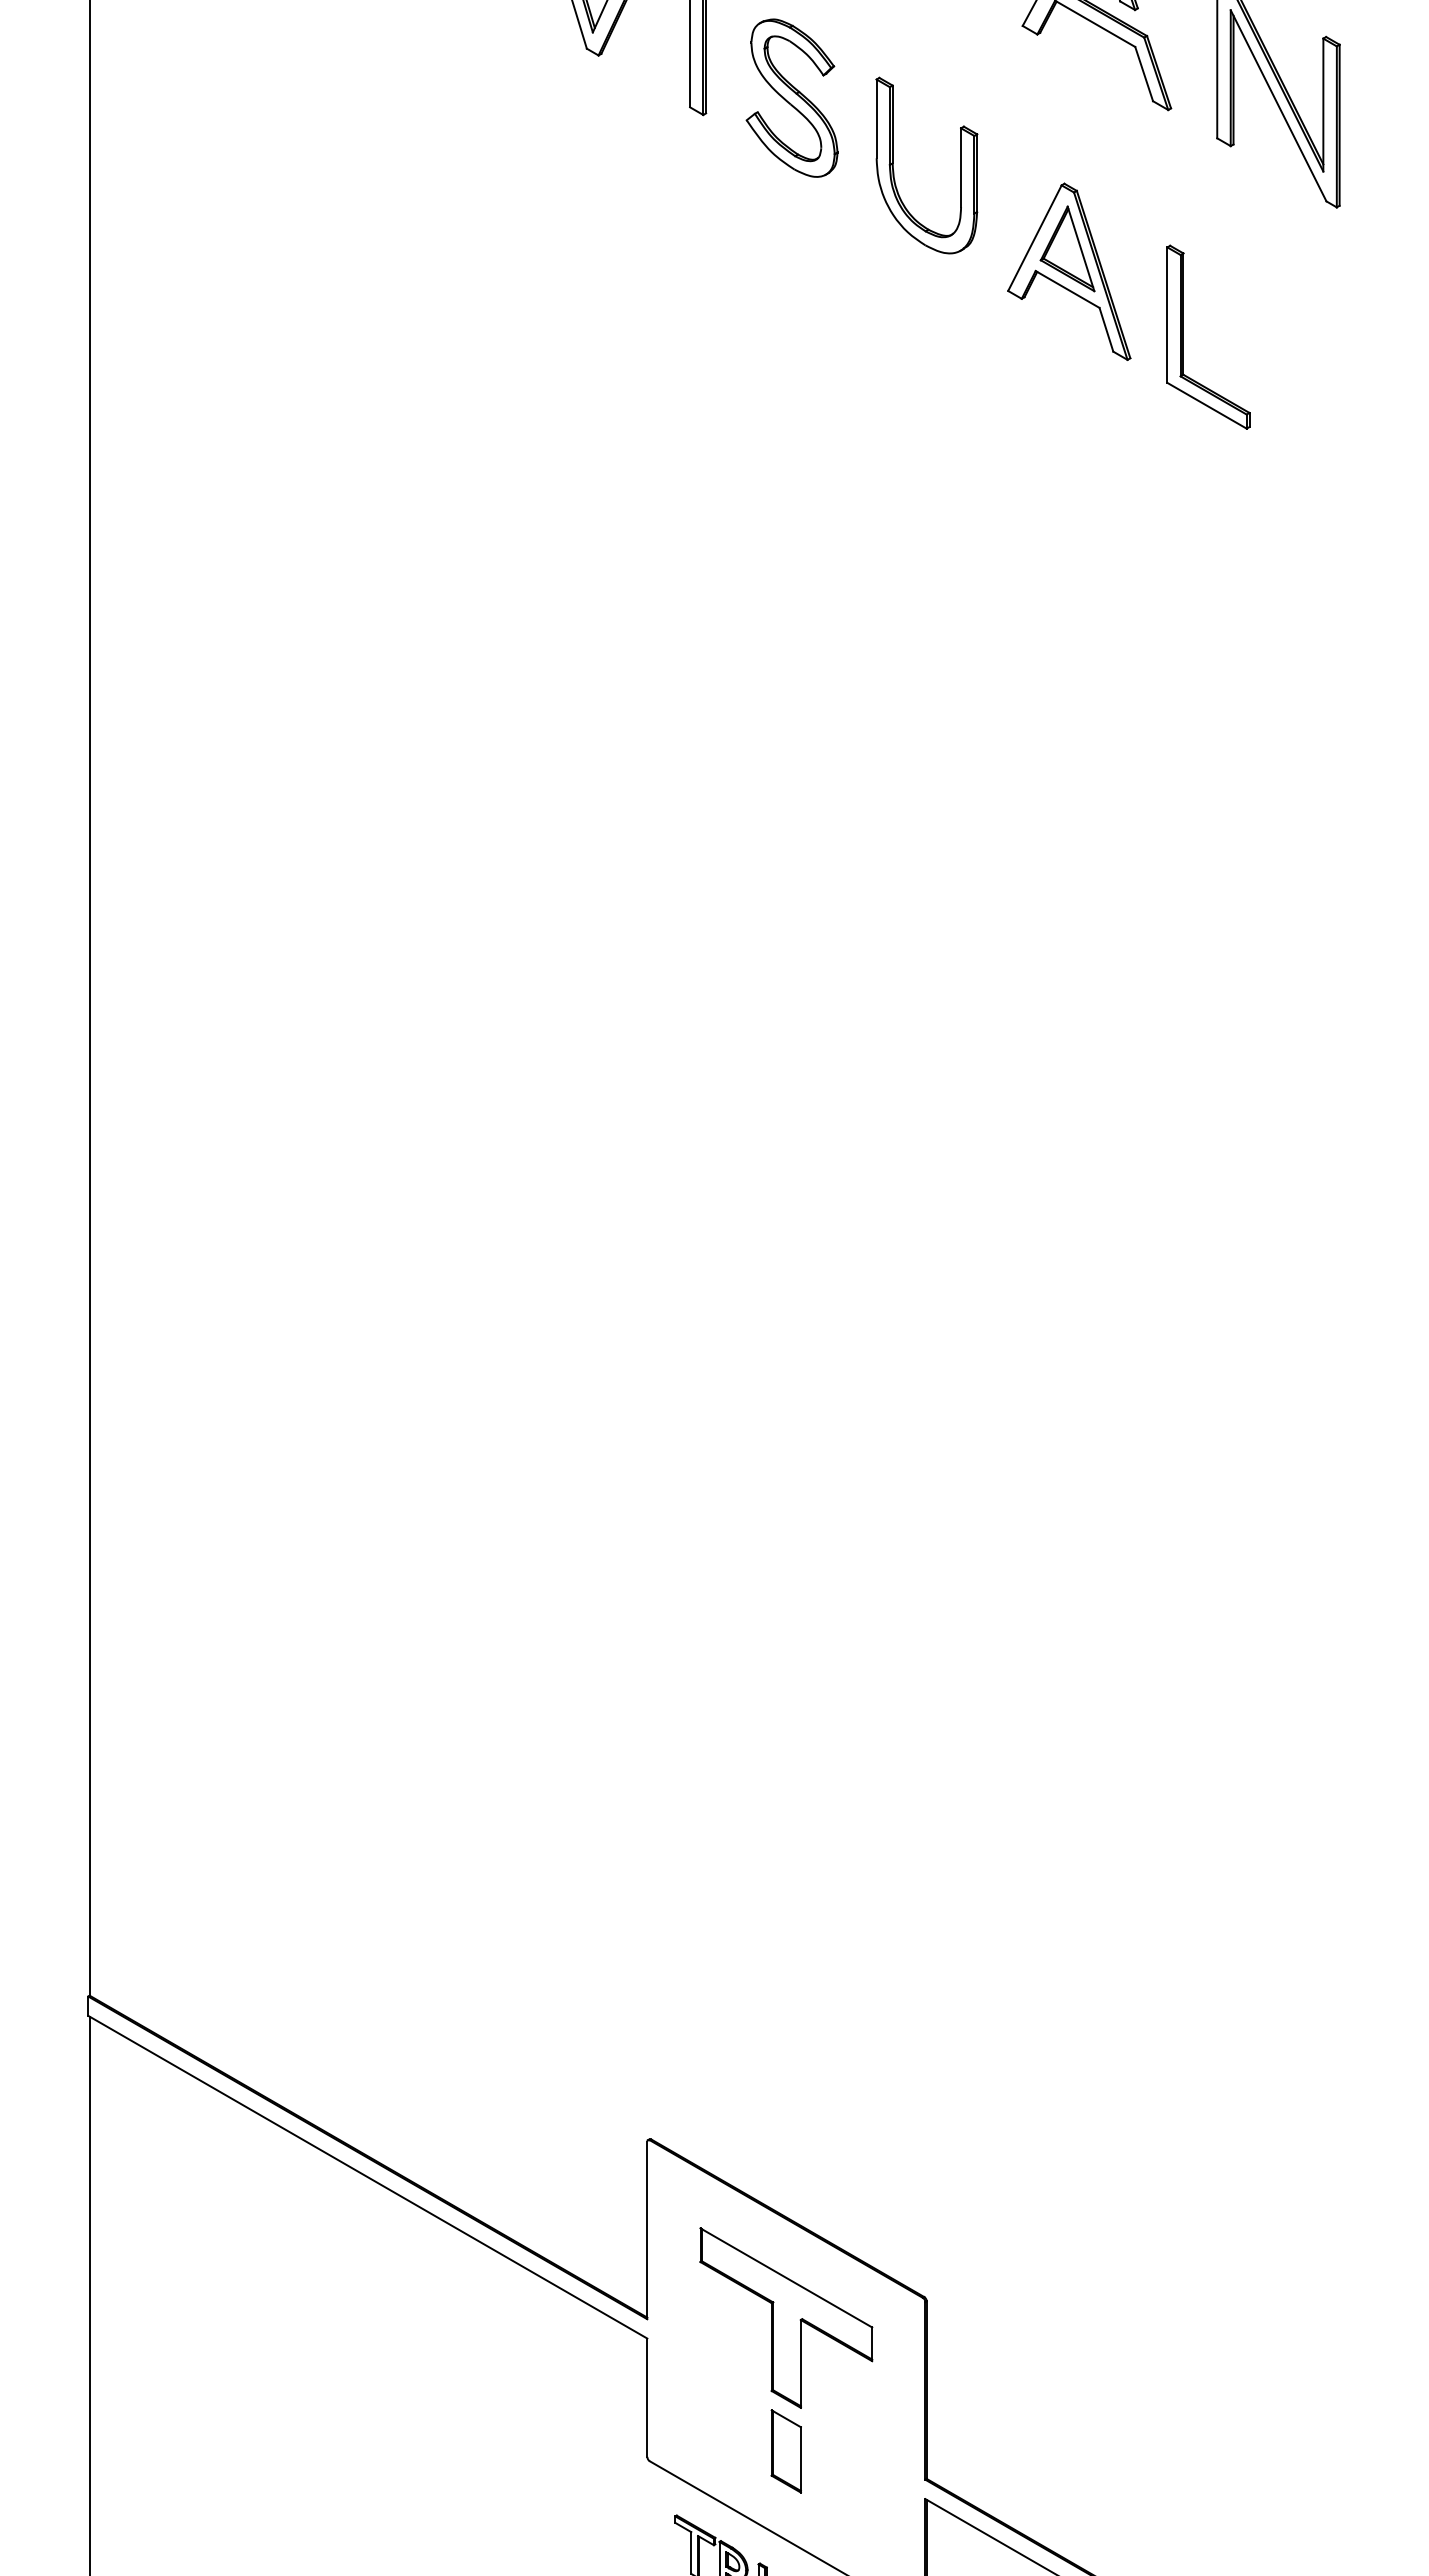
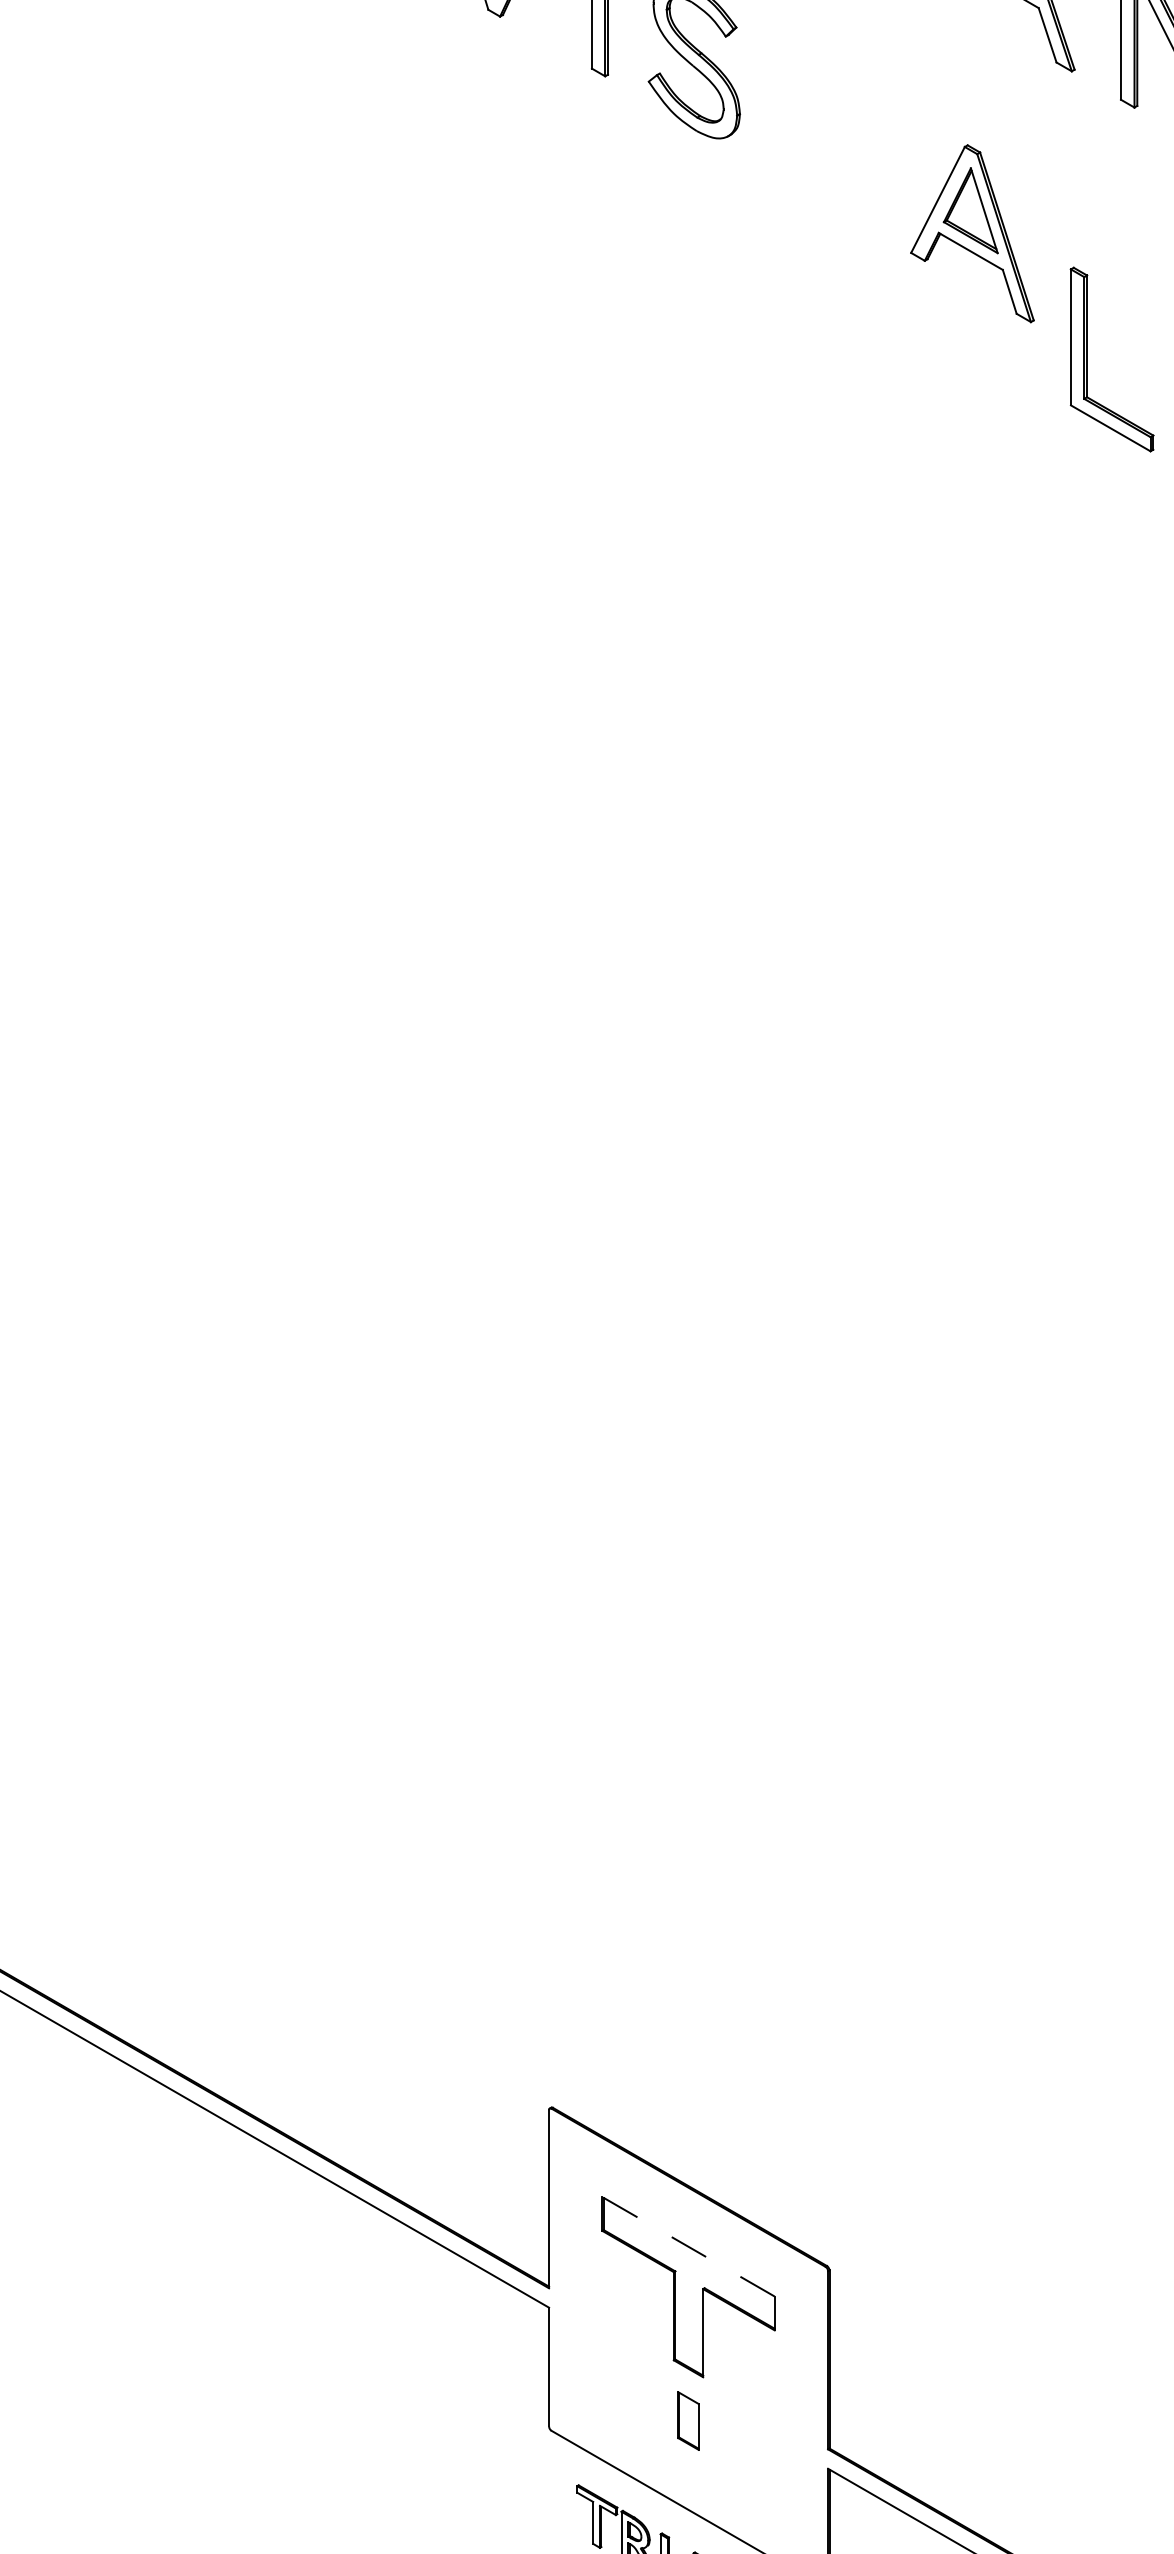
part: (894, 171) -> (797, 133), removed
part: (1183, 336) -> (1087, 358), moved
line: (785, 2277) -> (687, 2246), solid -> dashed
part: (785, 2451) -> (687, 2421), size x0.7

